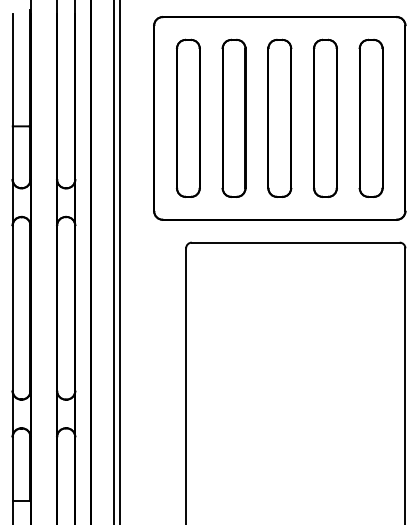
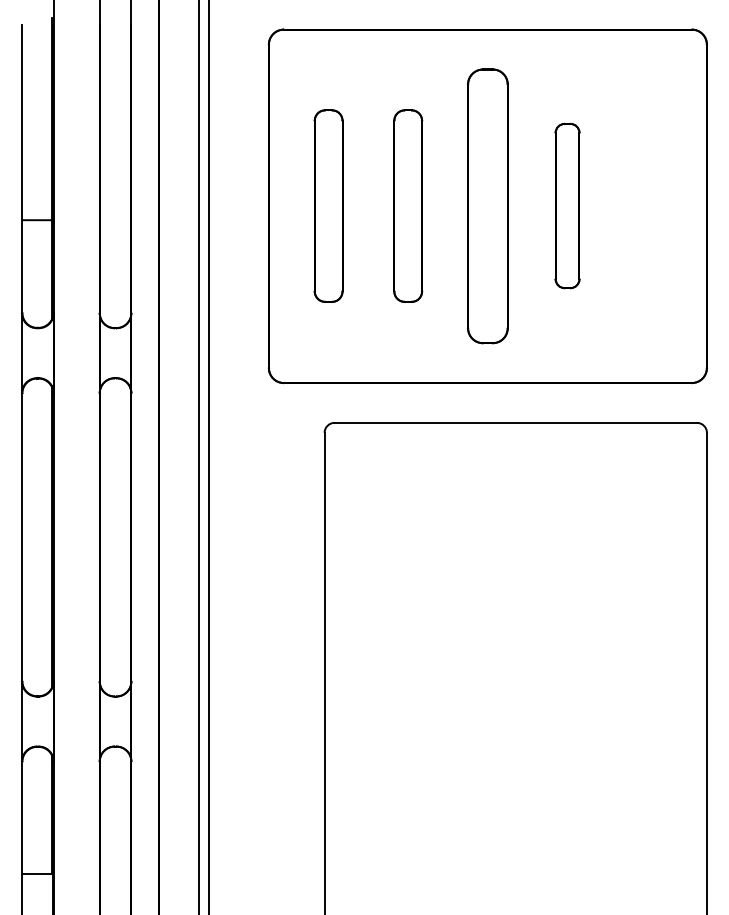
part: (188, 117) -> (328, 204), size x0.7
part: (233, 117) -> (407, 204), size x0.7
part: (325, 117) -> (567, 204), size x0.6
part: (370, 117) -> (646, 204), removed

